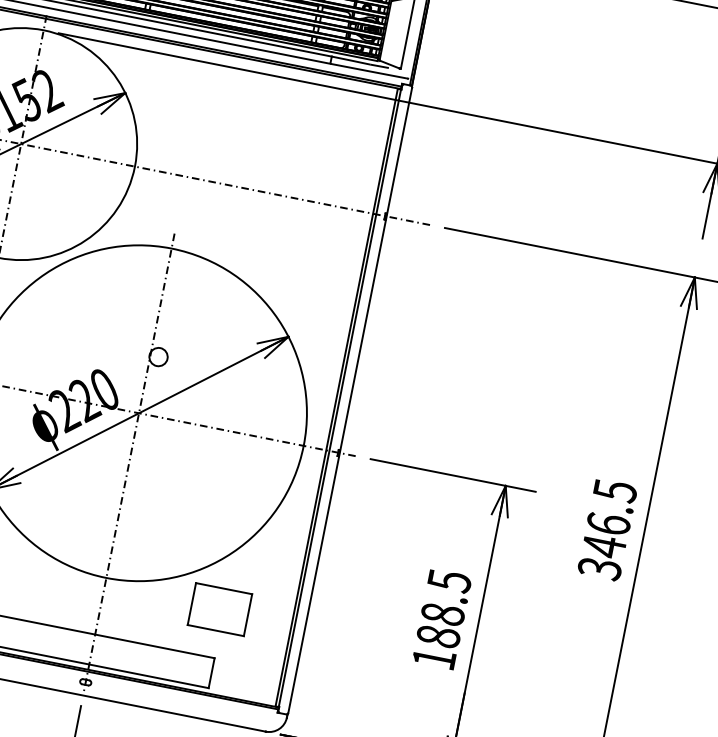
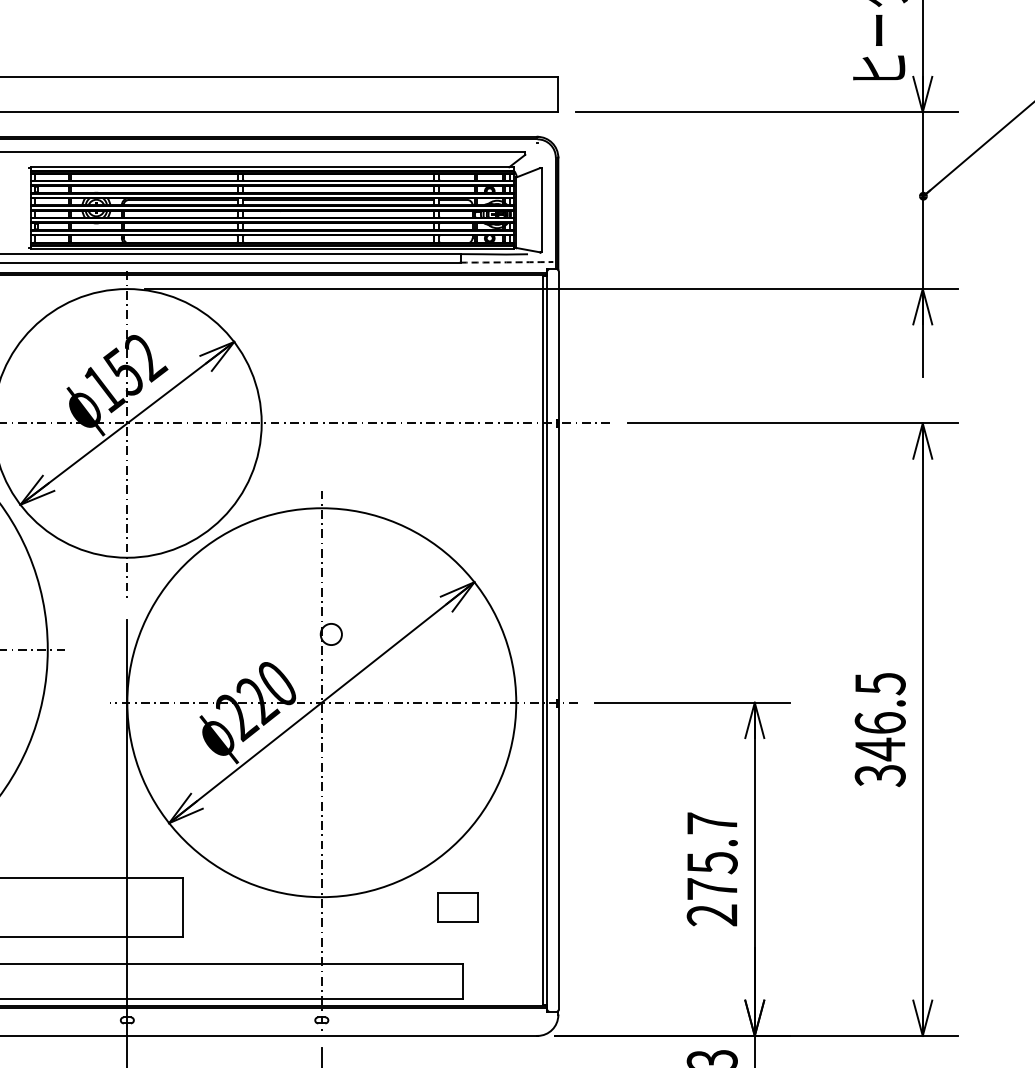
arc: (369, 71) -> (506, 262), solid -> dashed
part: (219, 609) -> (457, 907), size x0.6
text: (441, 619) -> (711, 869), 188.5 -> 275.7

